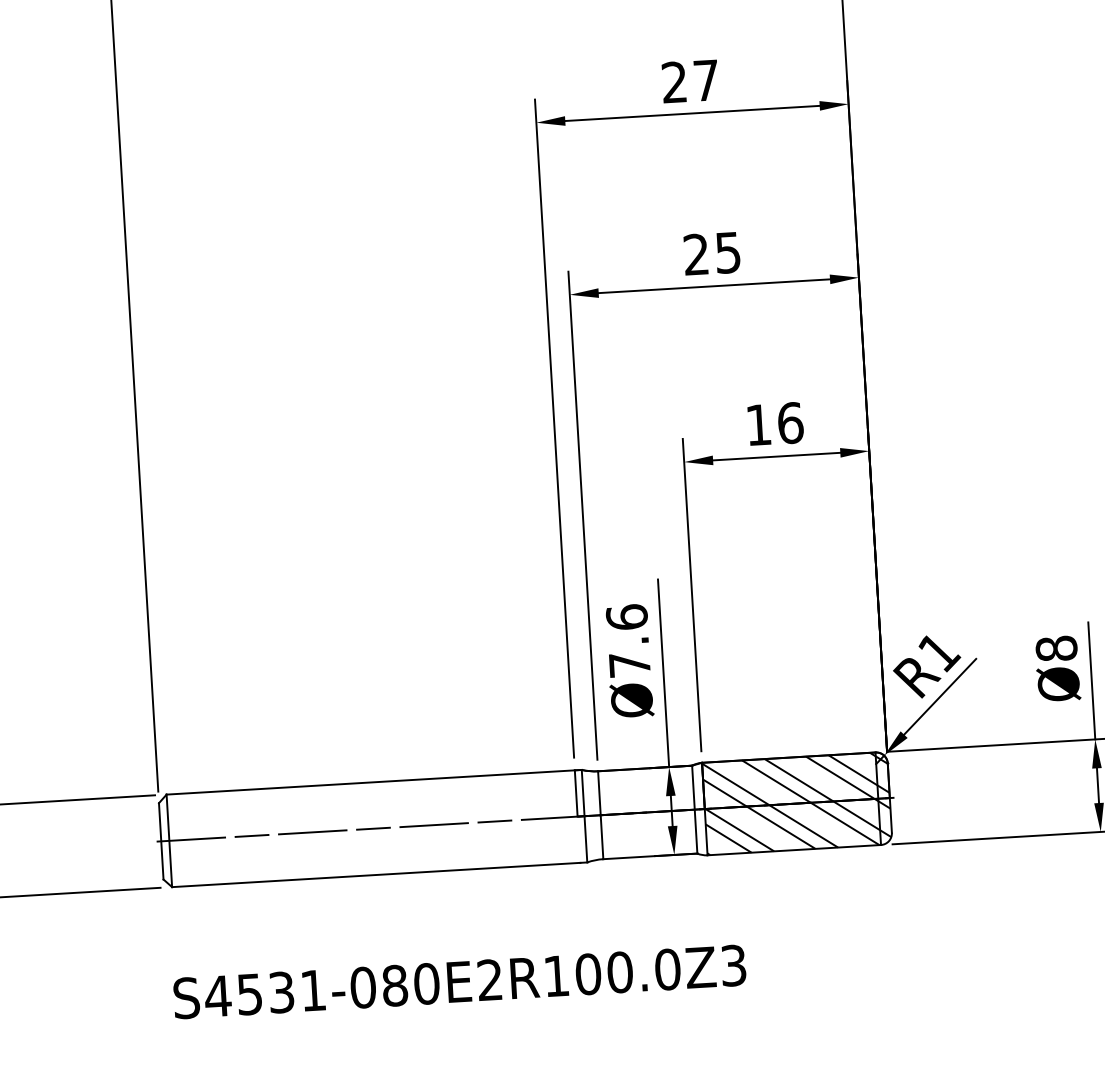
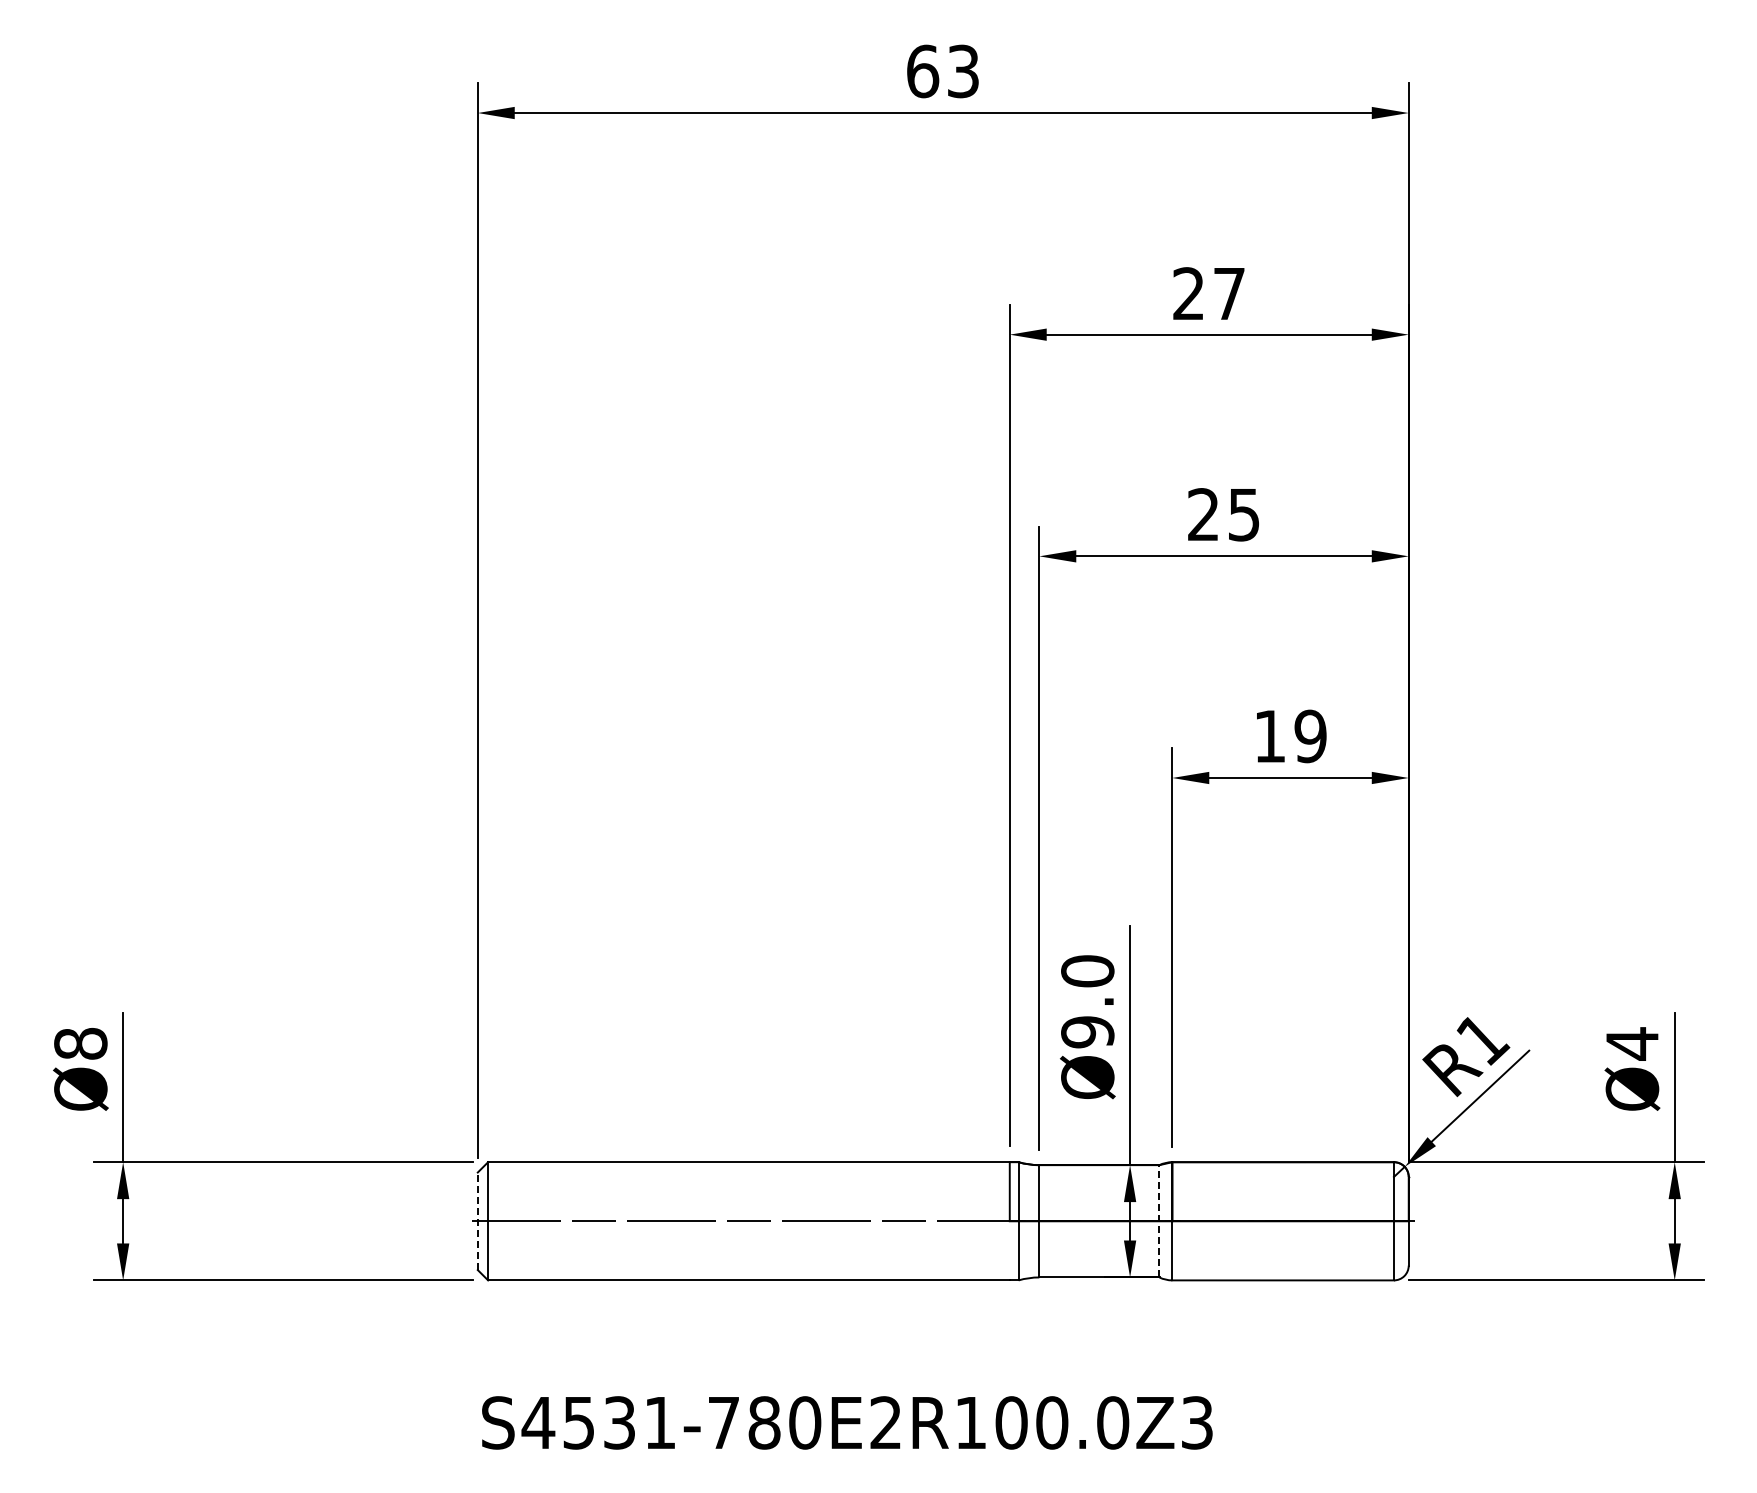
text: (790, 423) -> (1310, 736), 16 -> 19
text: (628, 640) -> (1087, 1001), Ø7.6 -> Ø9.0
text: (1056, 648) -> (1632, 1043), Ø8 -> Ø4
hatch: (797, 803) -> (1290, 1221), removed
line: (694, 809) -> (1159, 1220), solid -> dashed
line: (161, 841) -> (477, 1221), solid -> dashed
text: (363, 987) -> (724, 1422), S4531-080E2R100.0Z3 -> S4531-780E2R100.0Z3

